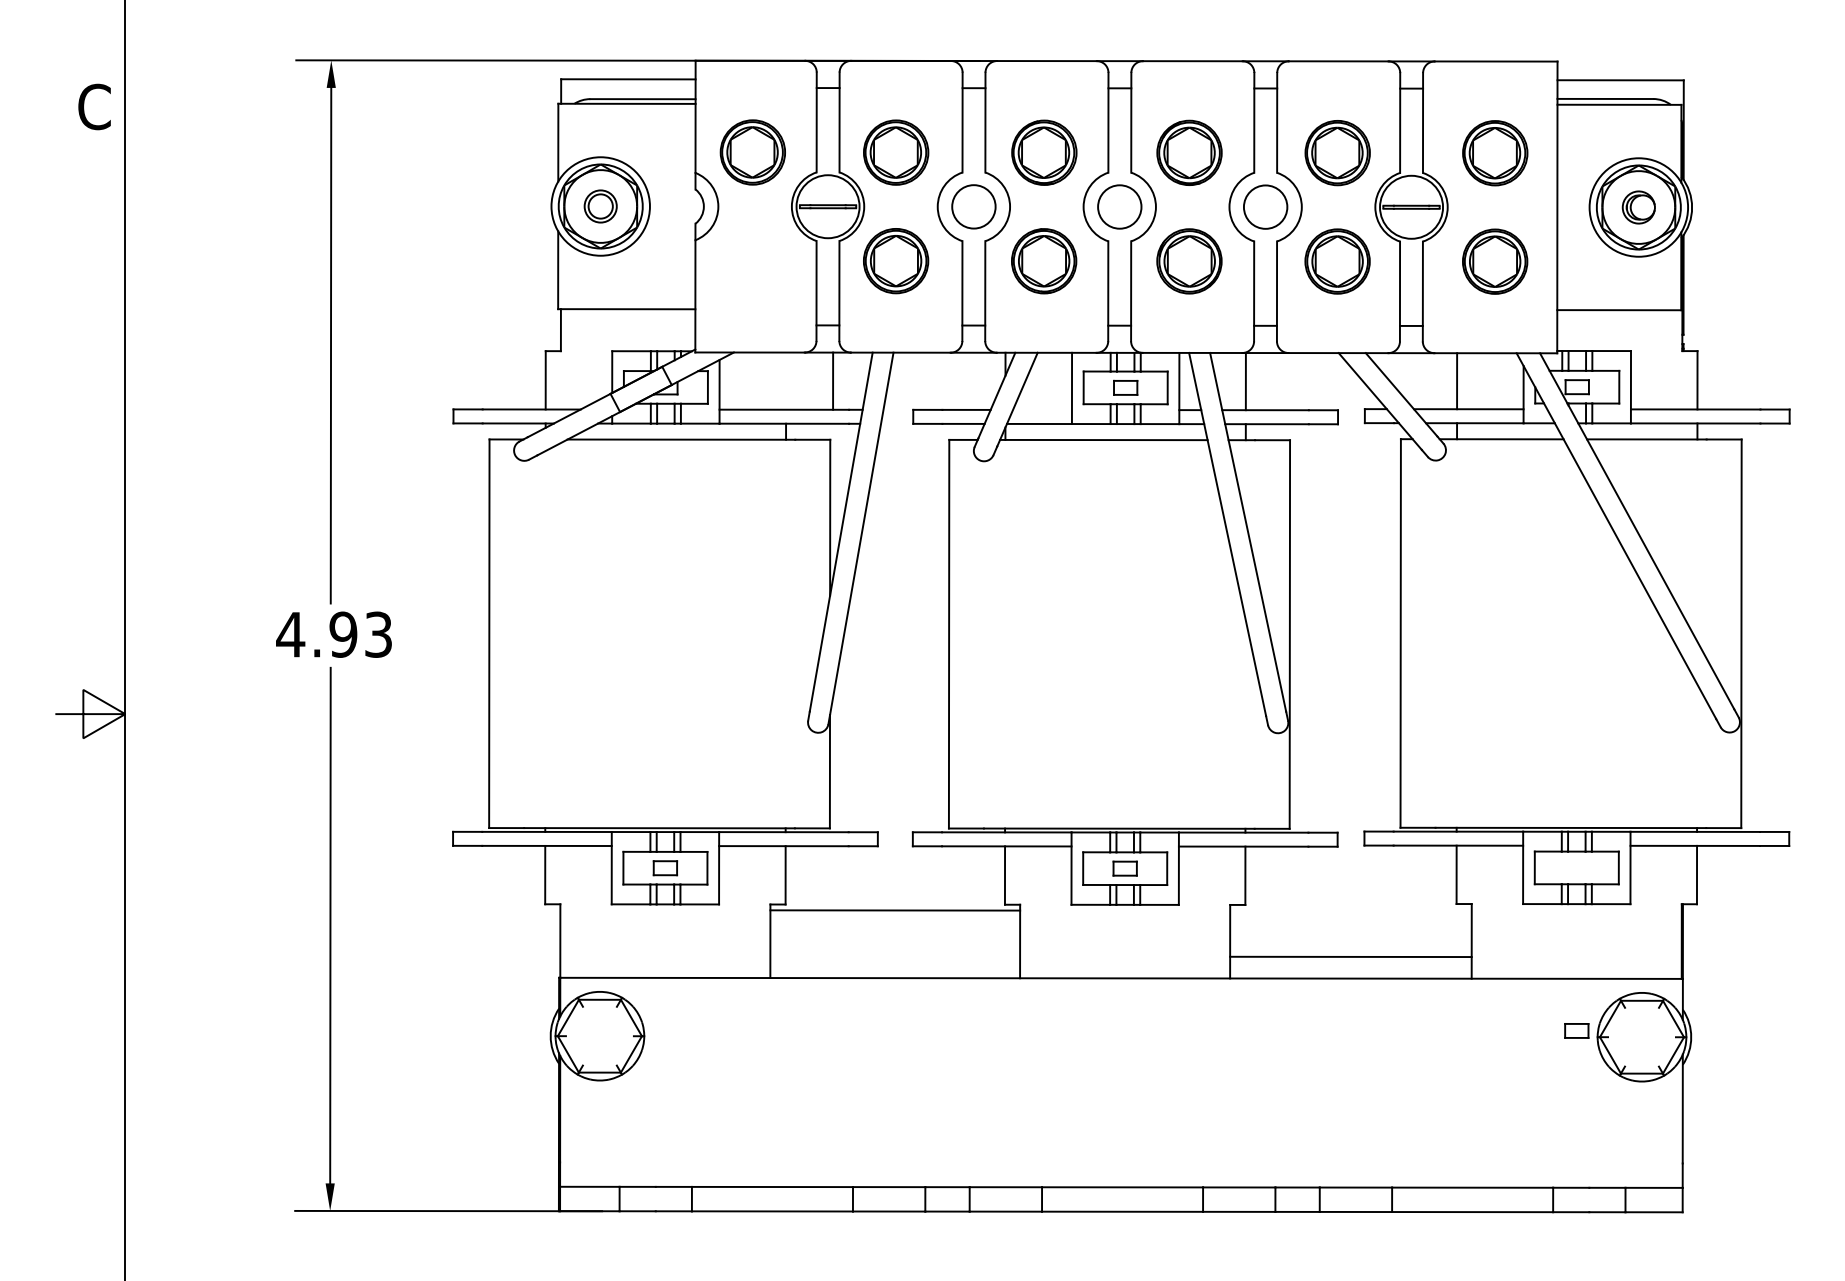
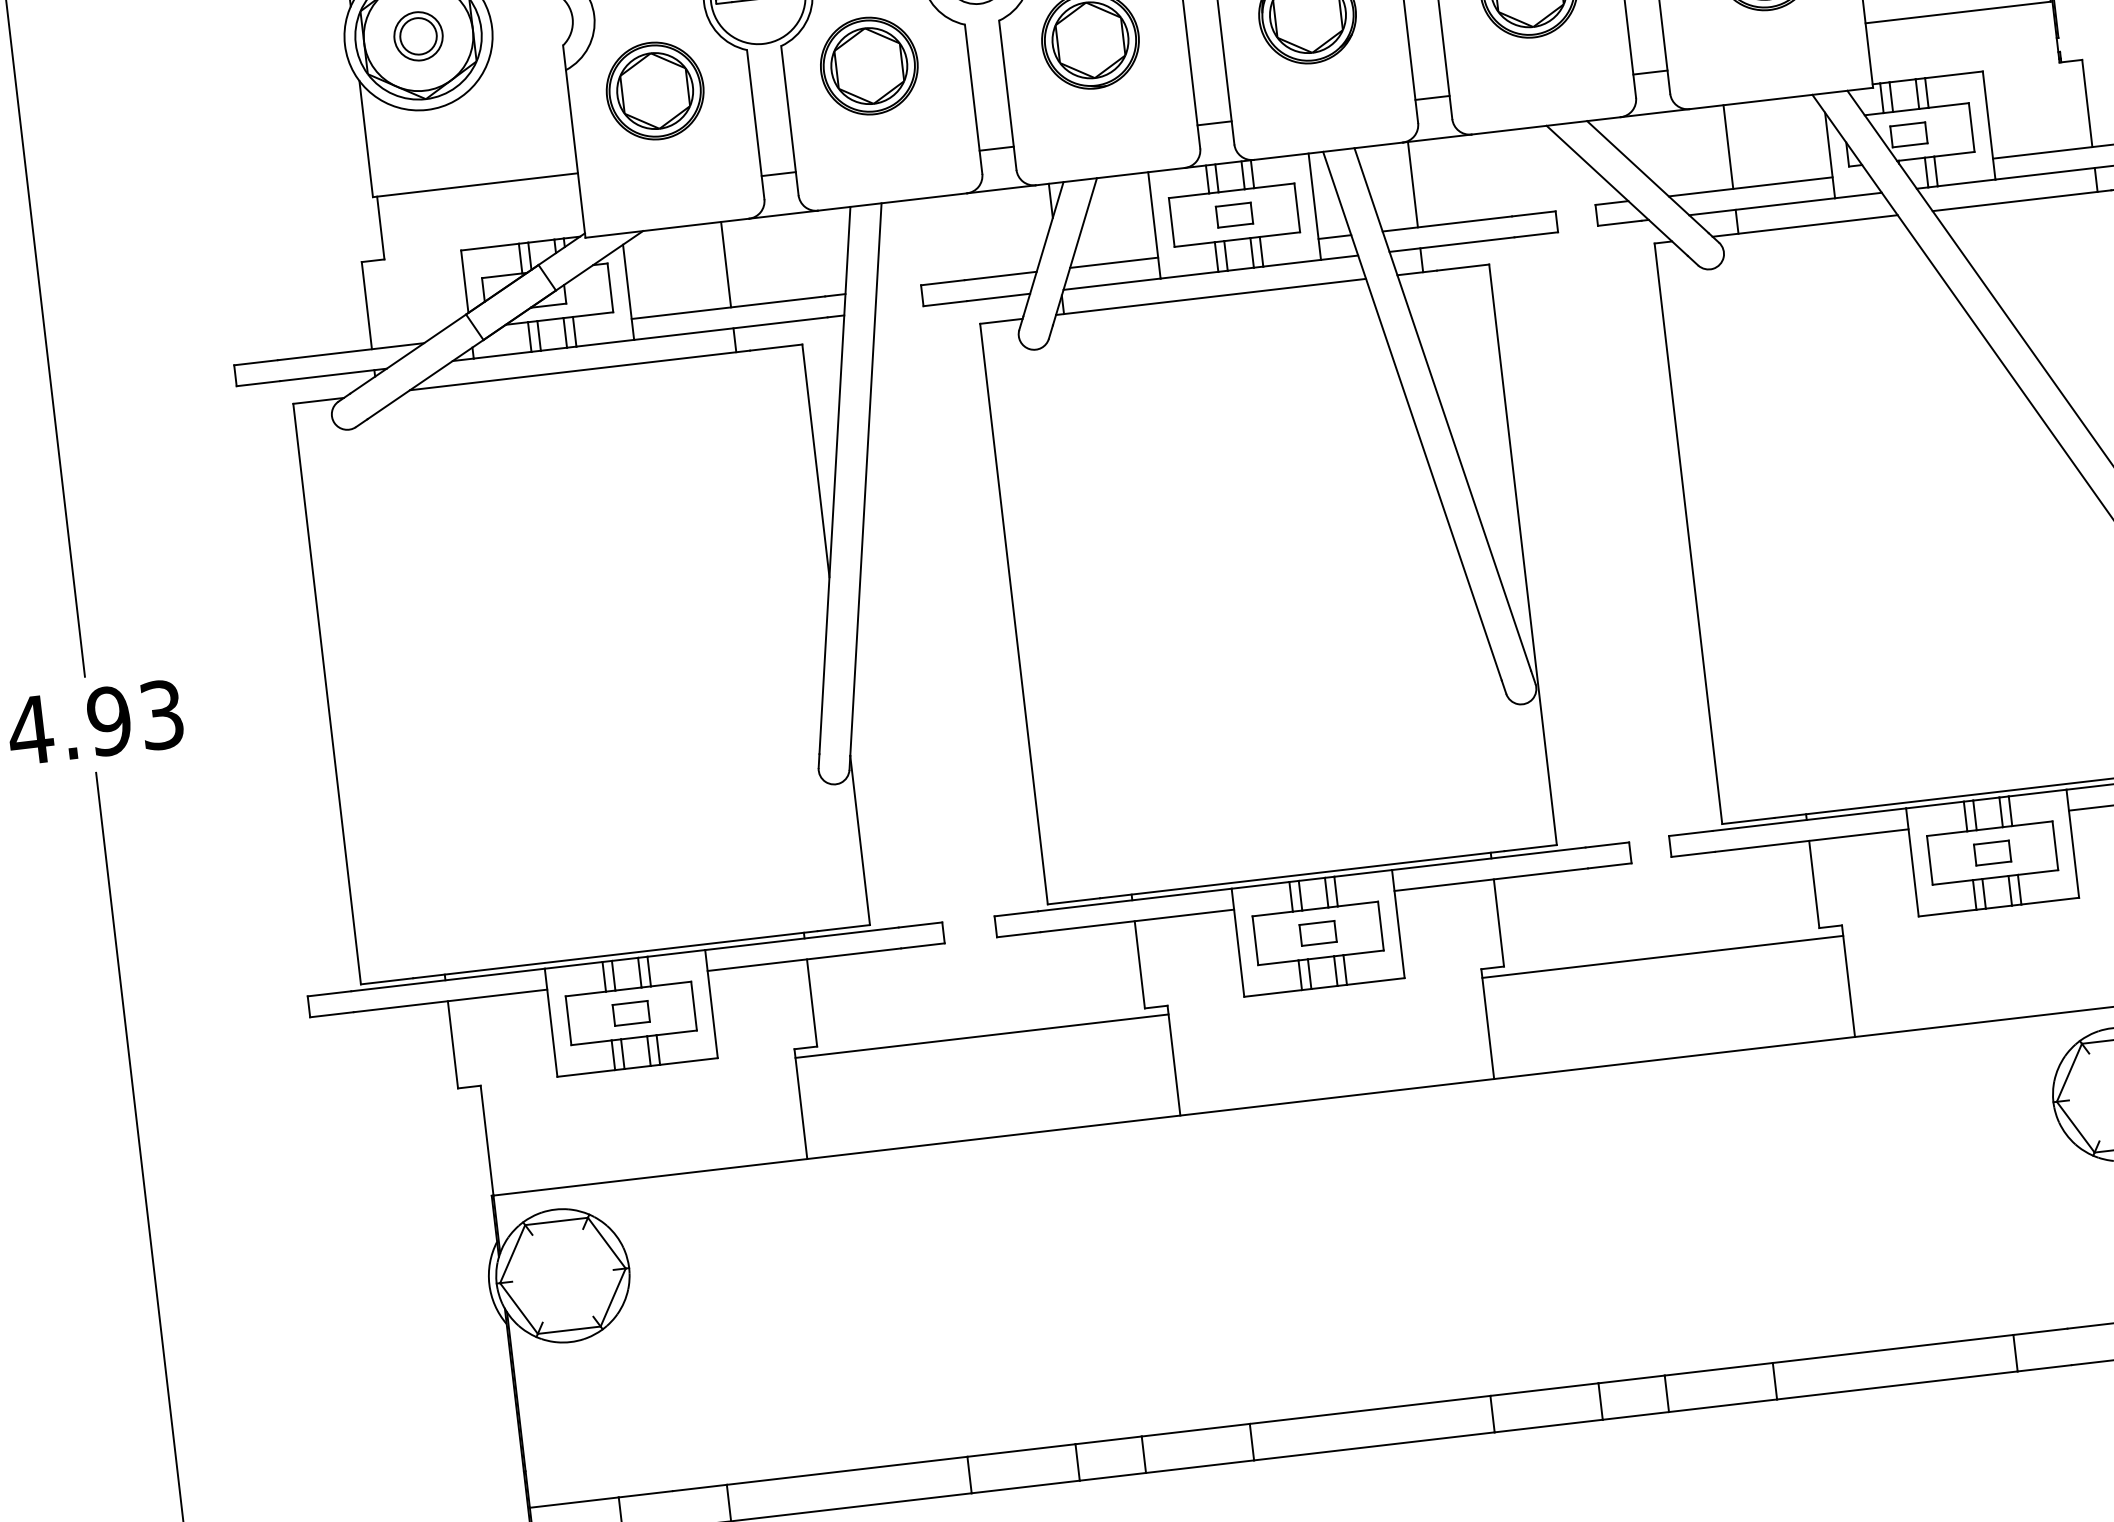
part: (752, 260) -> (654, 90), added
line: (833, 380) -> (726, 263), moved
line: (1042, 409) -> (1114, 262), added
line: (1350, 956) -> (1662, 956), moved
part: (1576, 1030) -> (1992, 852), moved

